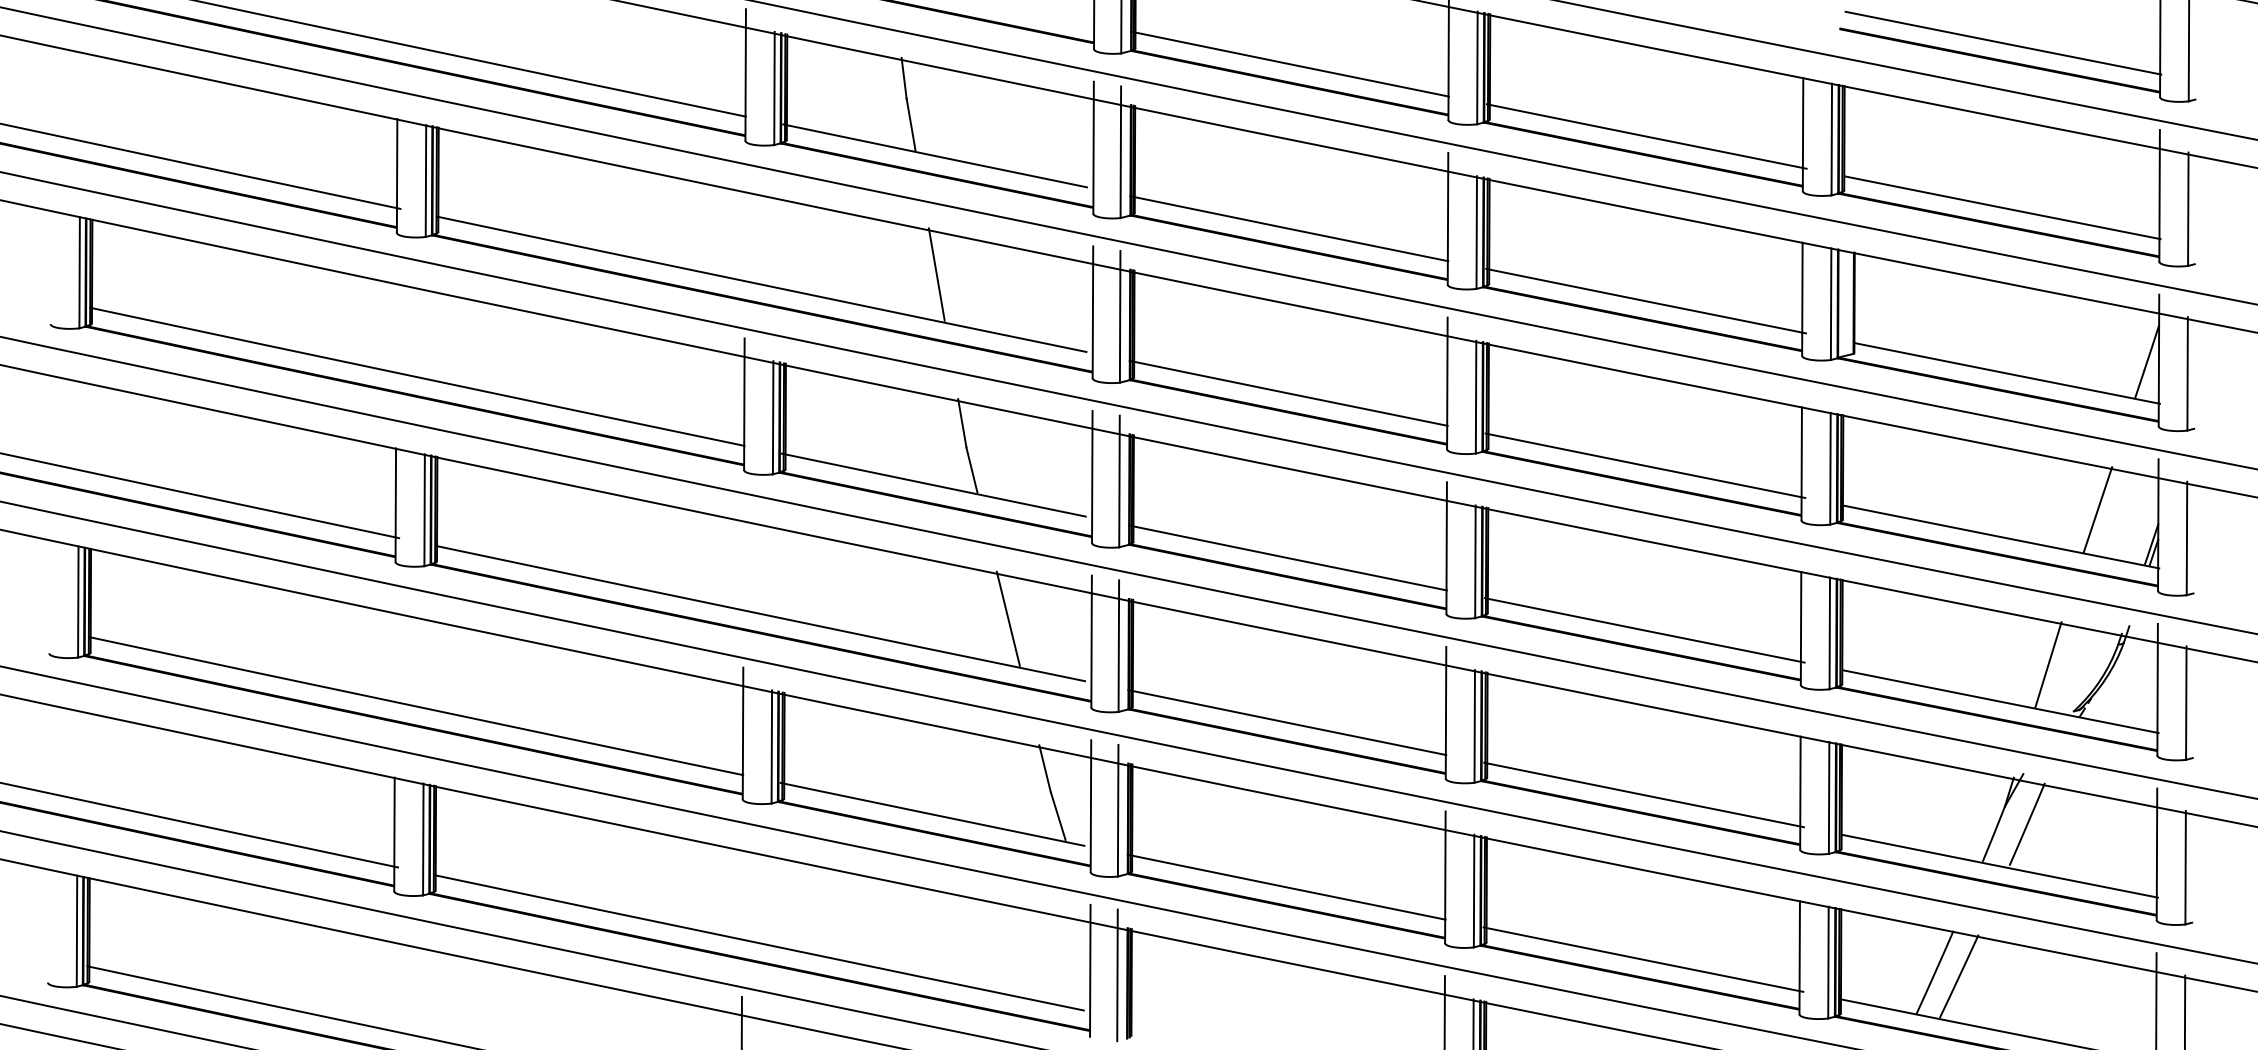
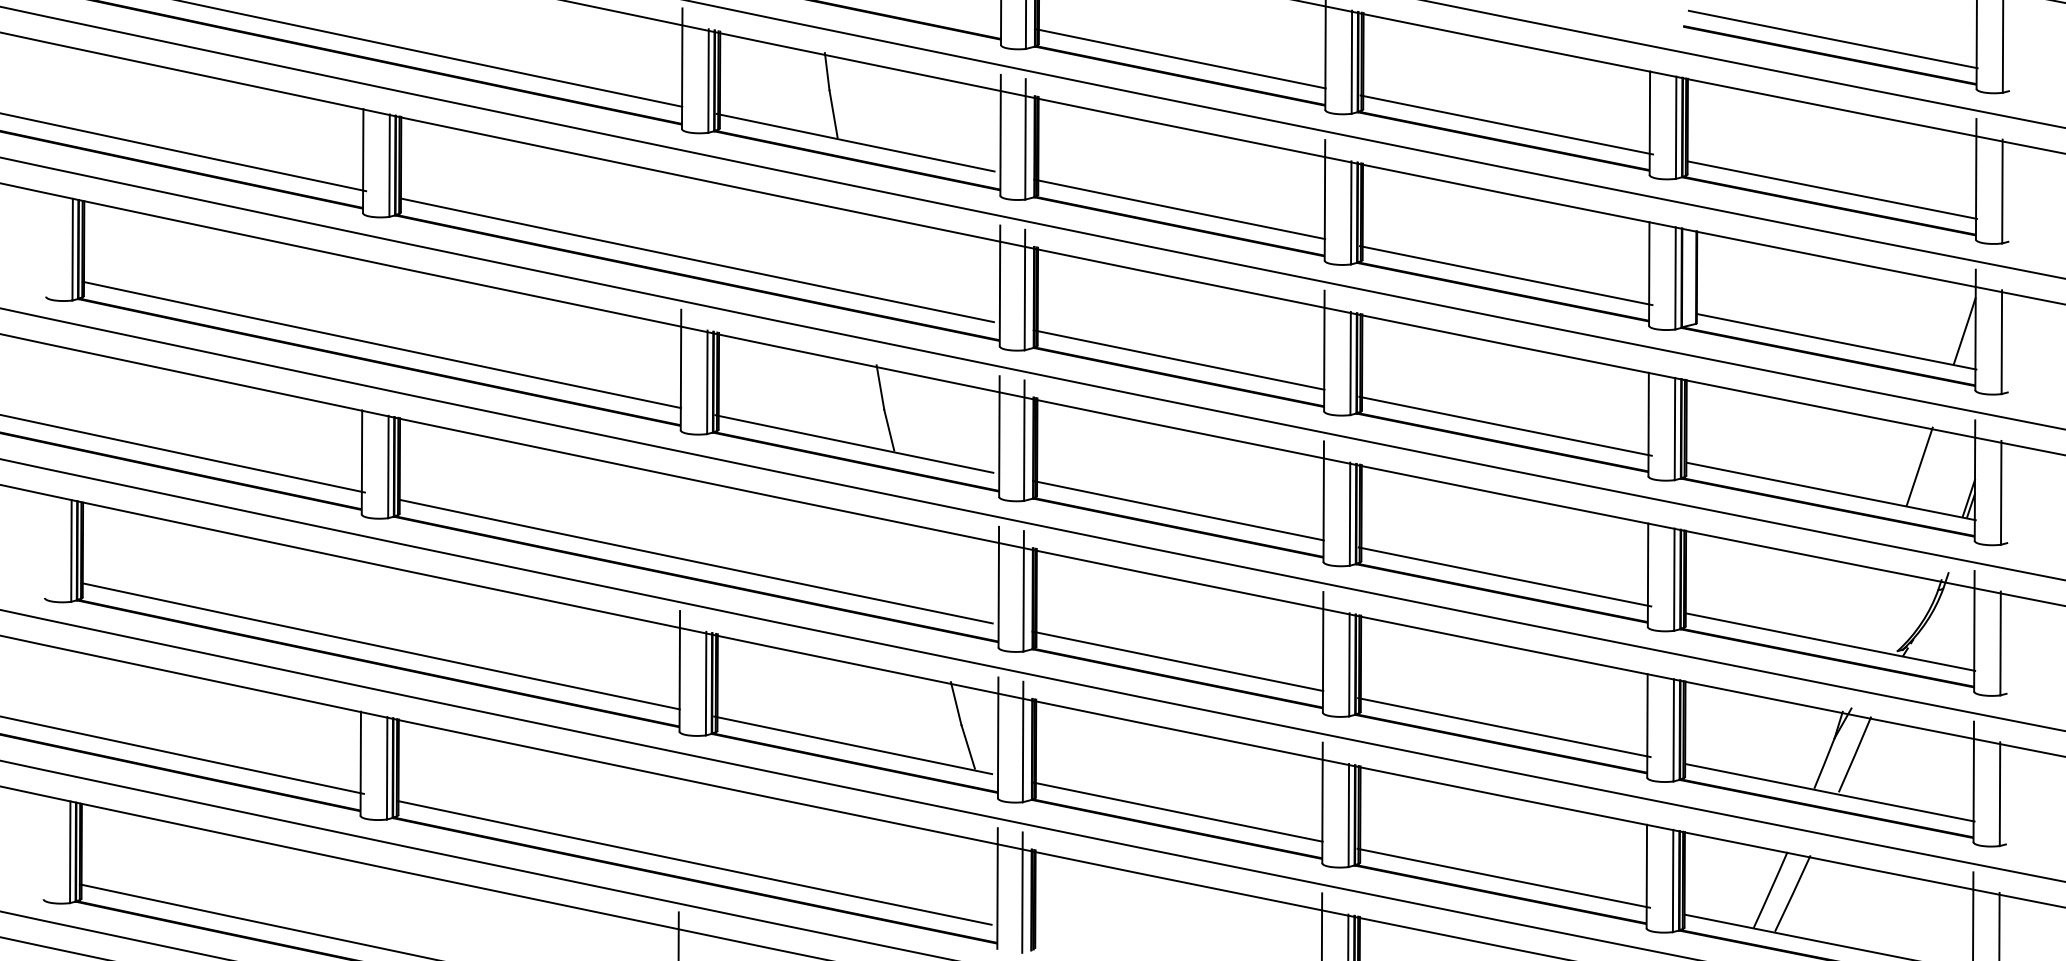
line: (936, 274) -> (856, 251), removed
line: (1008, 618) -> (922, 566), removed
line: (2048, 664) -> (1874, 608), removed

